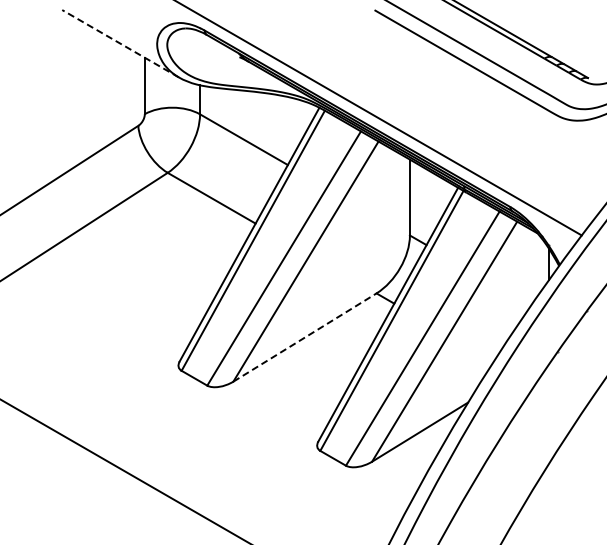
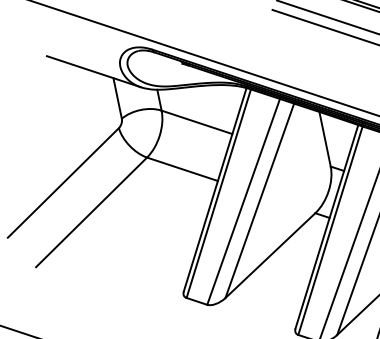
line: (120, 43) -> (93, 71), dashed -> solid
line: (305, 337) -> (270, 255), dashed -> solid

